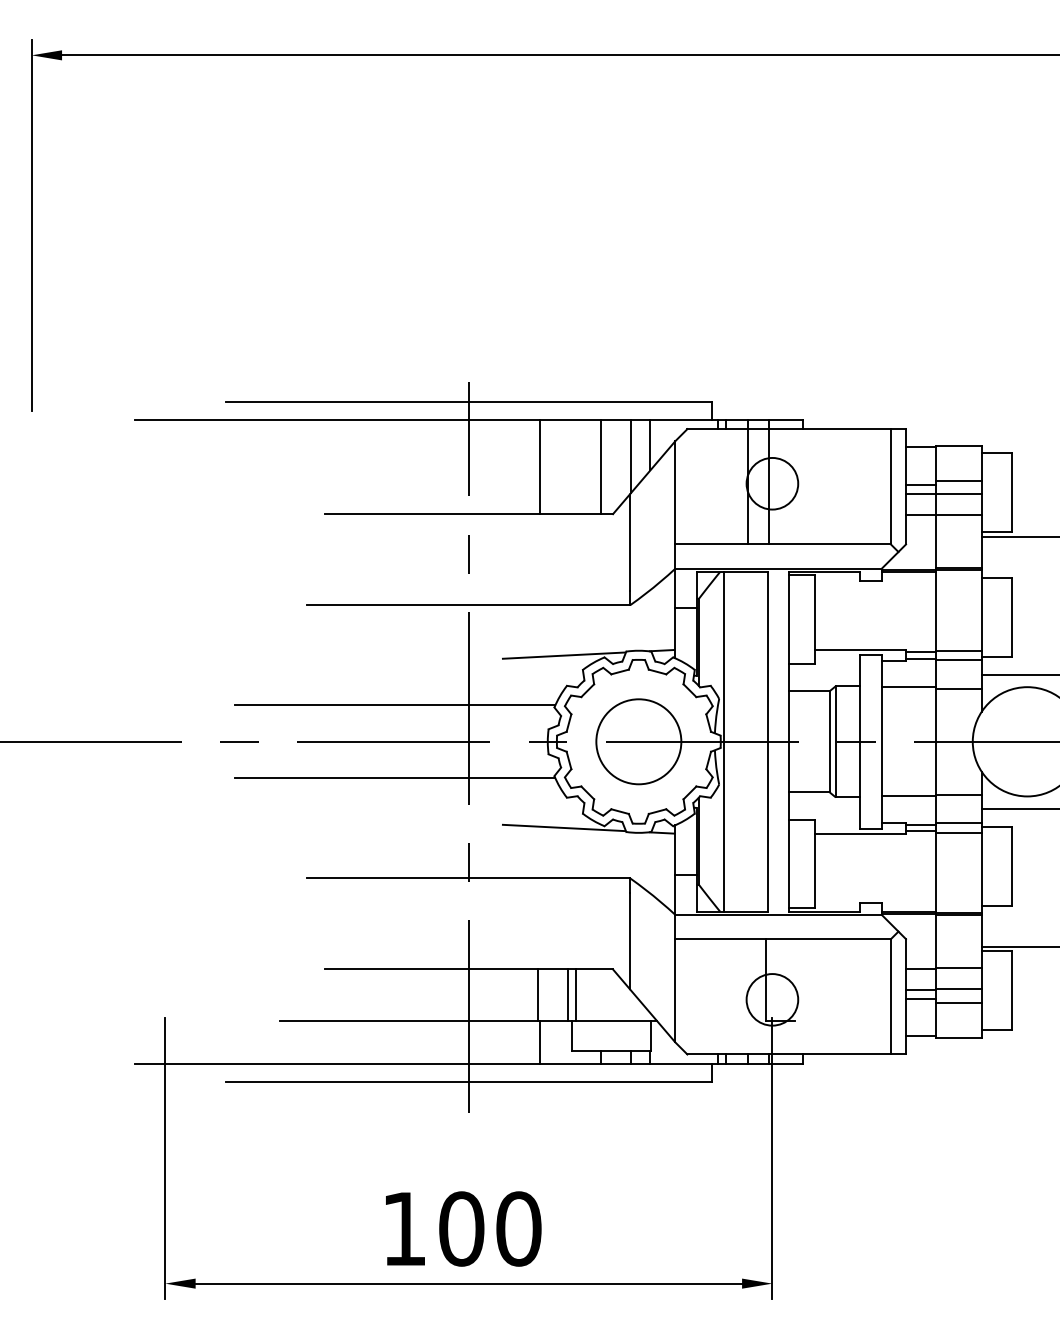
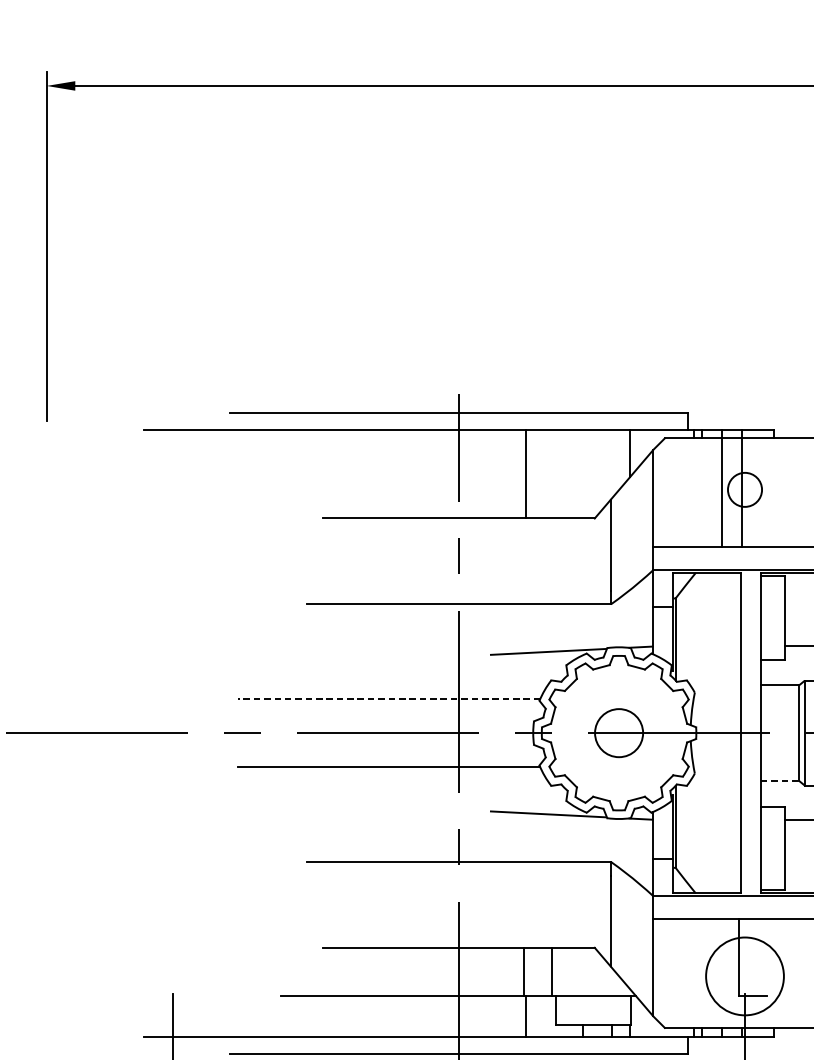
line: (630, 456) -> (611, 464), removed
line: (600, 467) -> (582, 474), removed
circle: (772, 483) -> (745, 489), size x0.7
line: (394, 705) -> (388, 698), solid -> dashed
circle: (638, 741) -> (618, 732), size x0.6
line: (723, 741) -> (698, 732), removed
line: (809, 792) -> (779, 780), solid -> dashed
line: (575, 995) -> (559, 972), removed
circle: (772, 999) -> (745, 976), size x1.6

